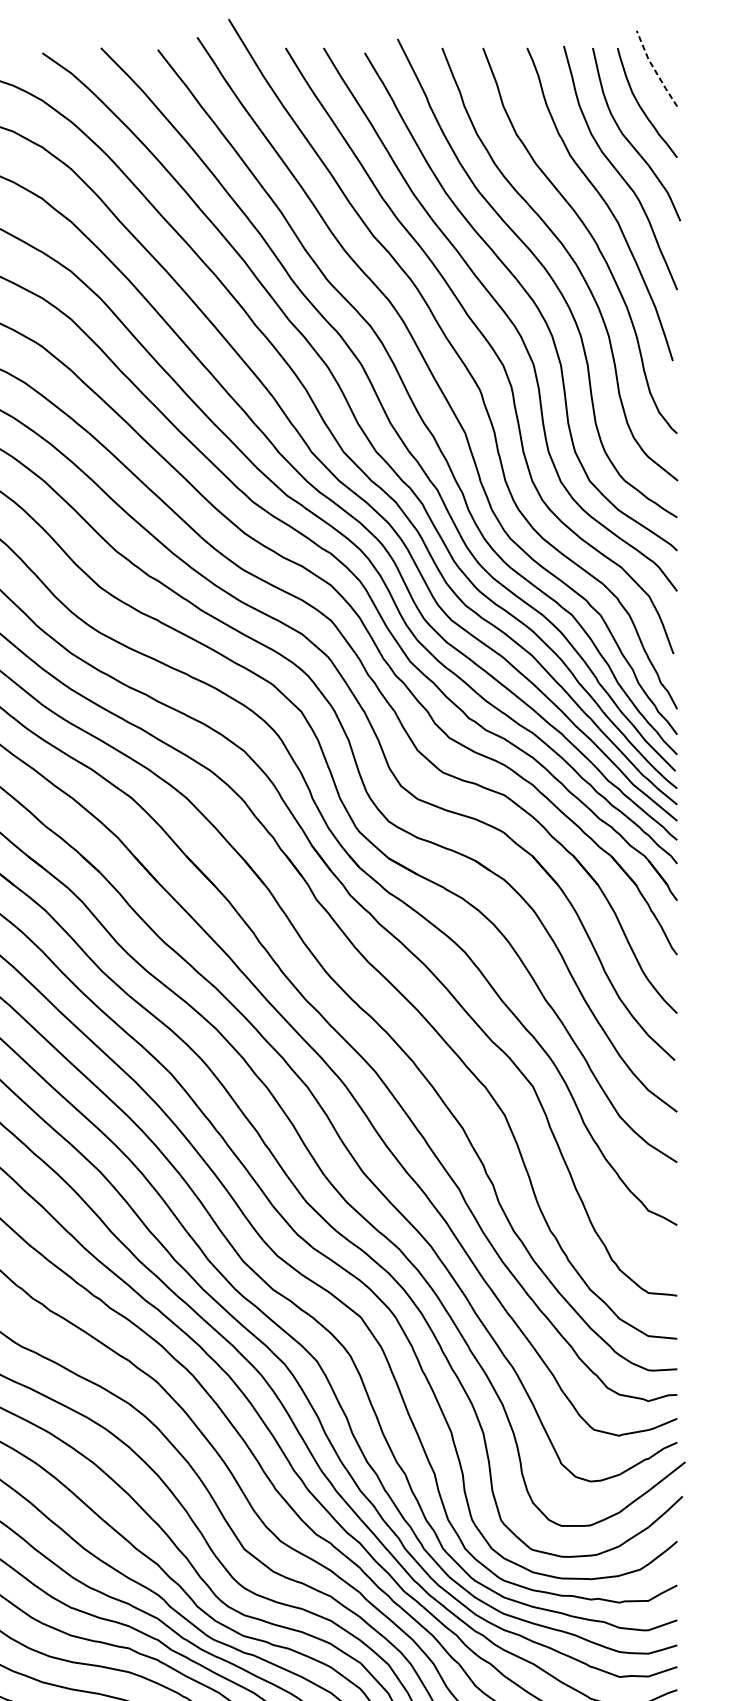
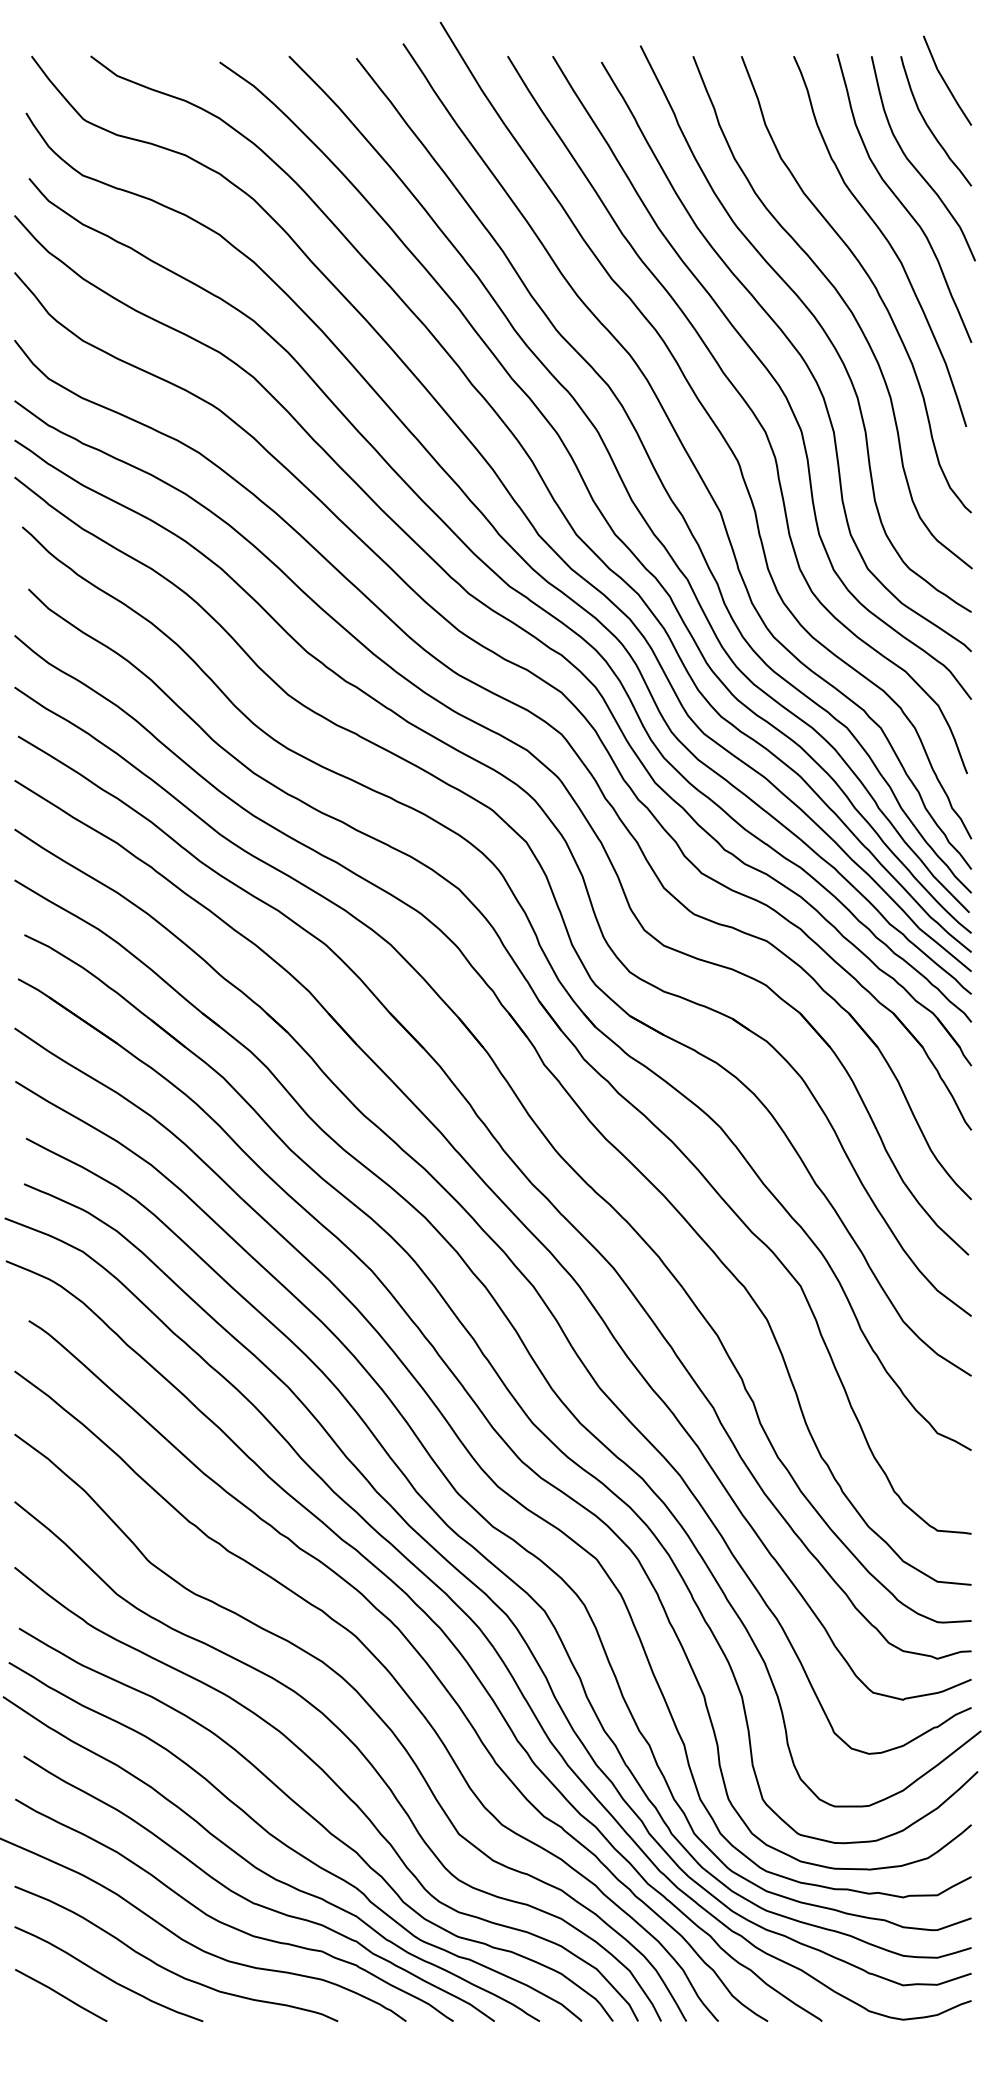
line: (654, 70) -> (944, 82), dashed -> solid

